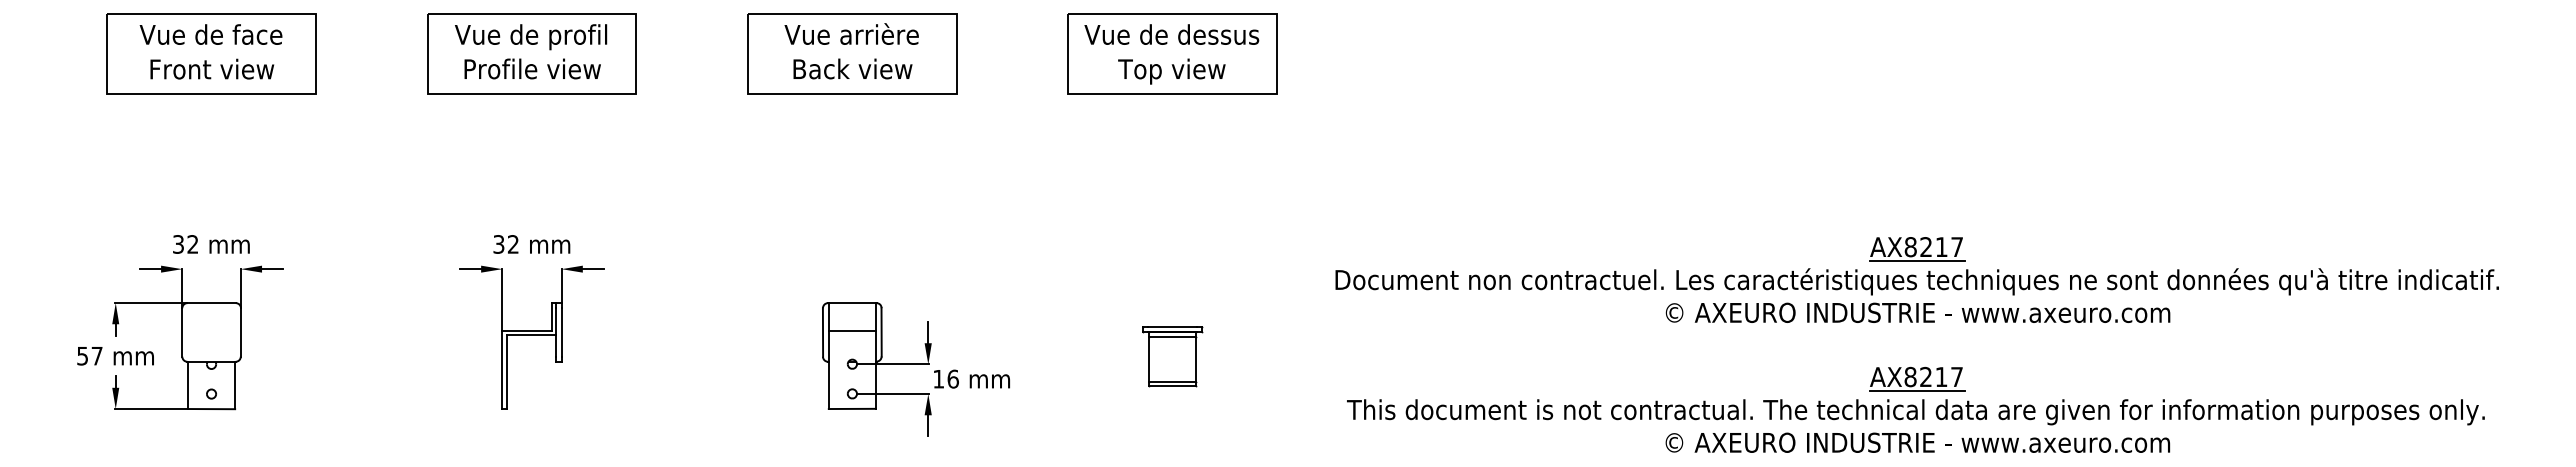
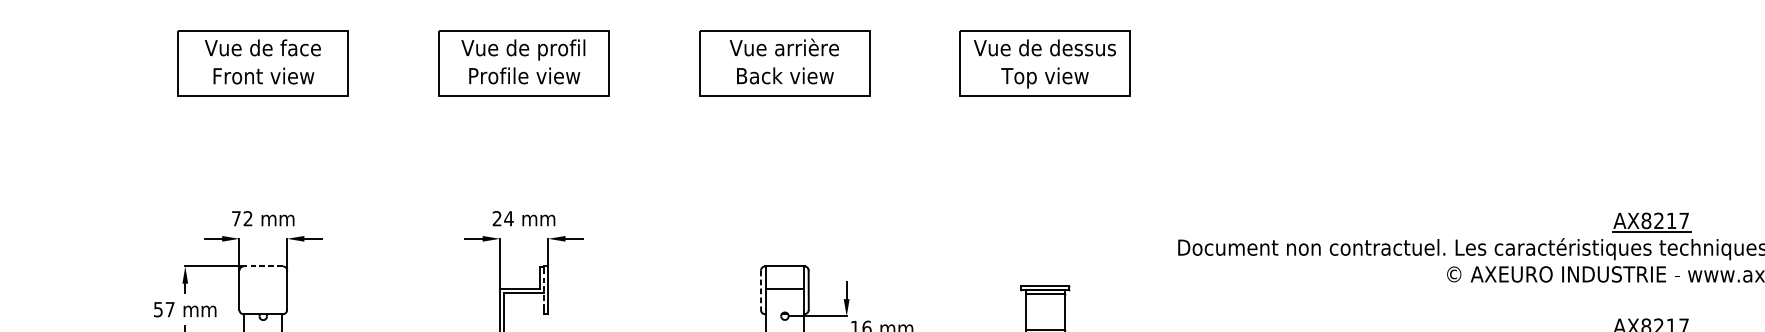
text: (178, 244) -> (236, 218), 32 -> 72
text: (506, 244) -> (503, 218), 32 -> 24
line: (211, 303) -> (263, 266), solid -> dashed
line: (556, 331) -> (544, 289), solid -> dashed
line: (823, 332) -> (761, 290), solid -> dashed

